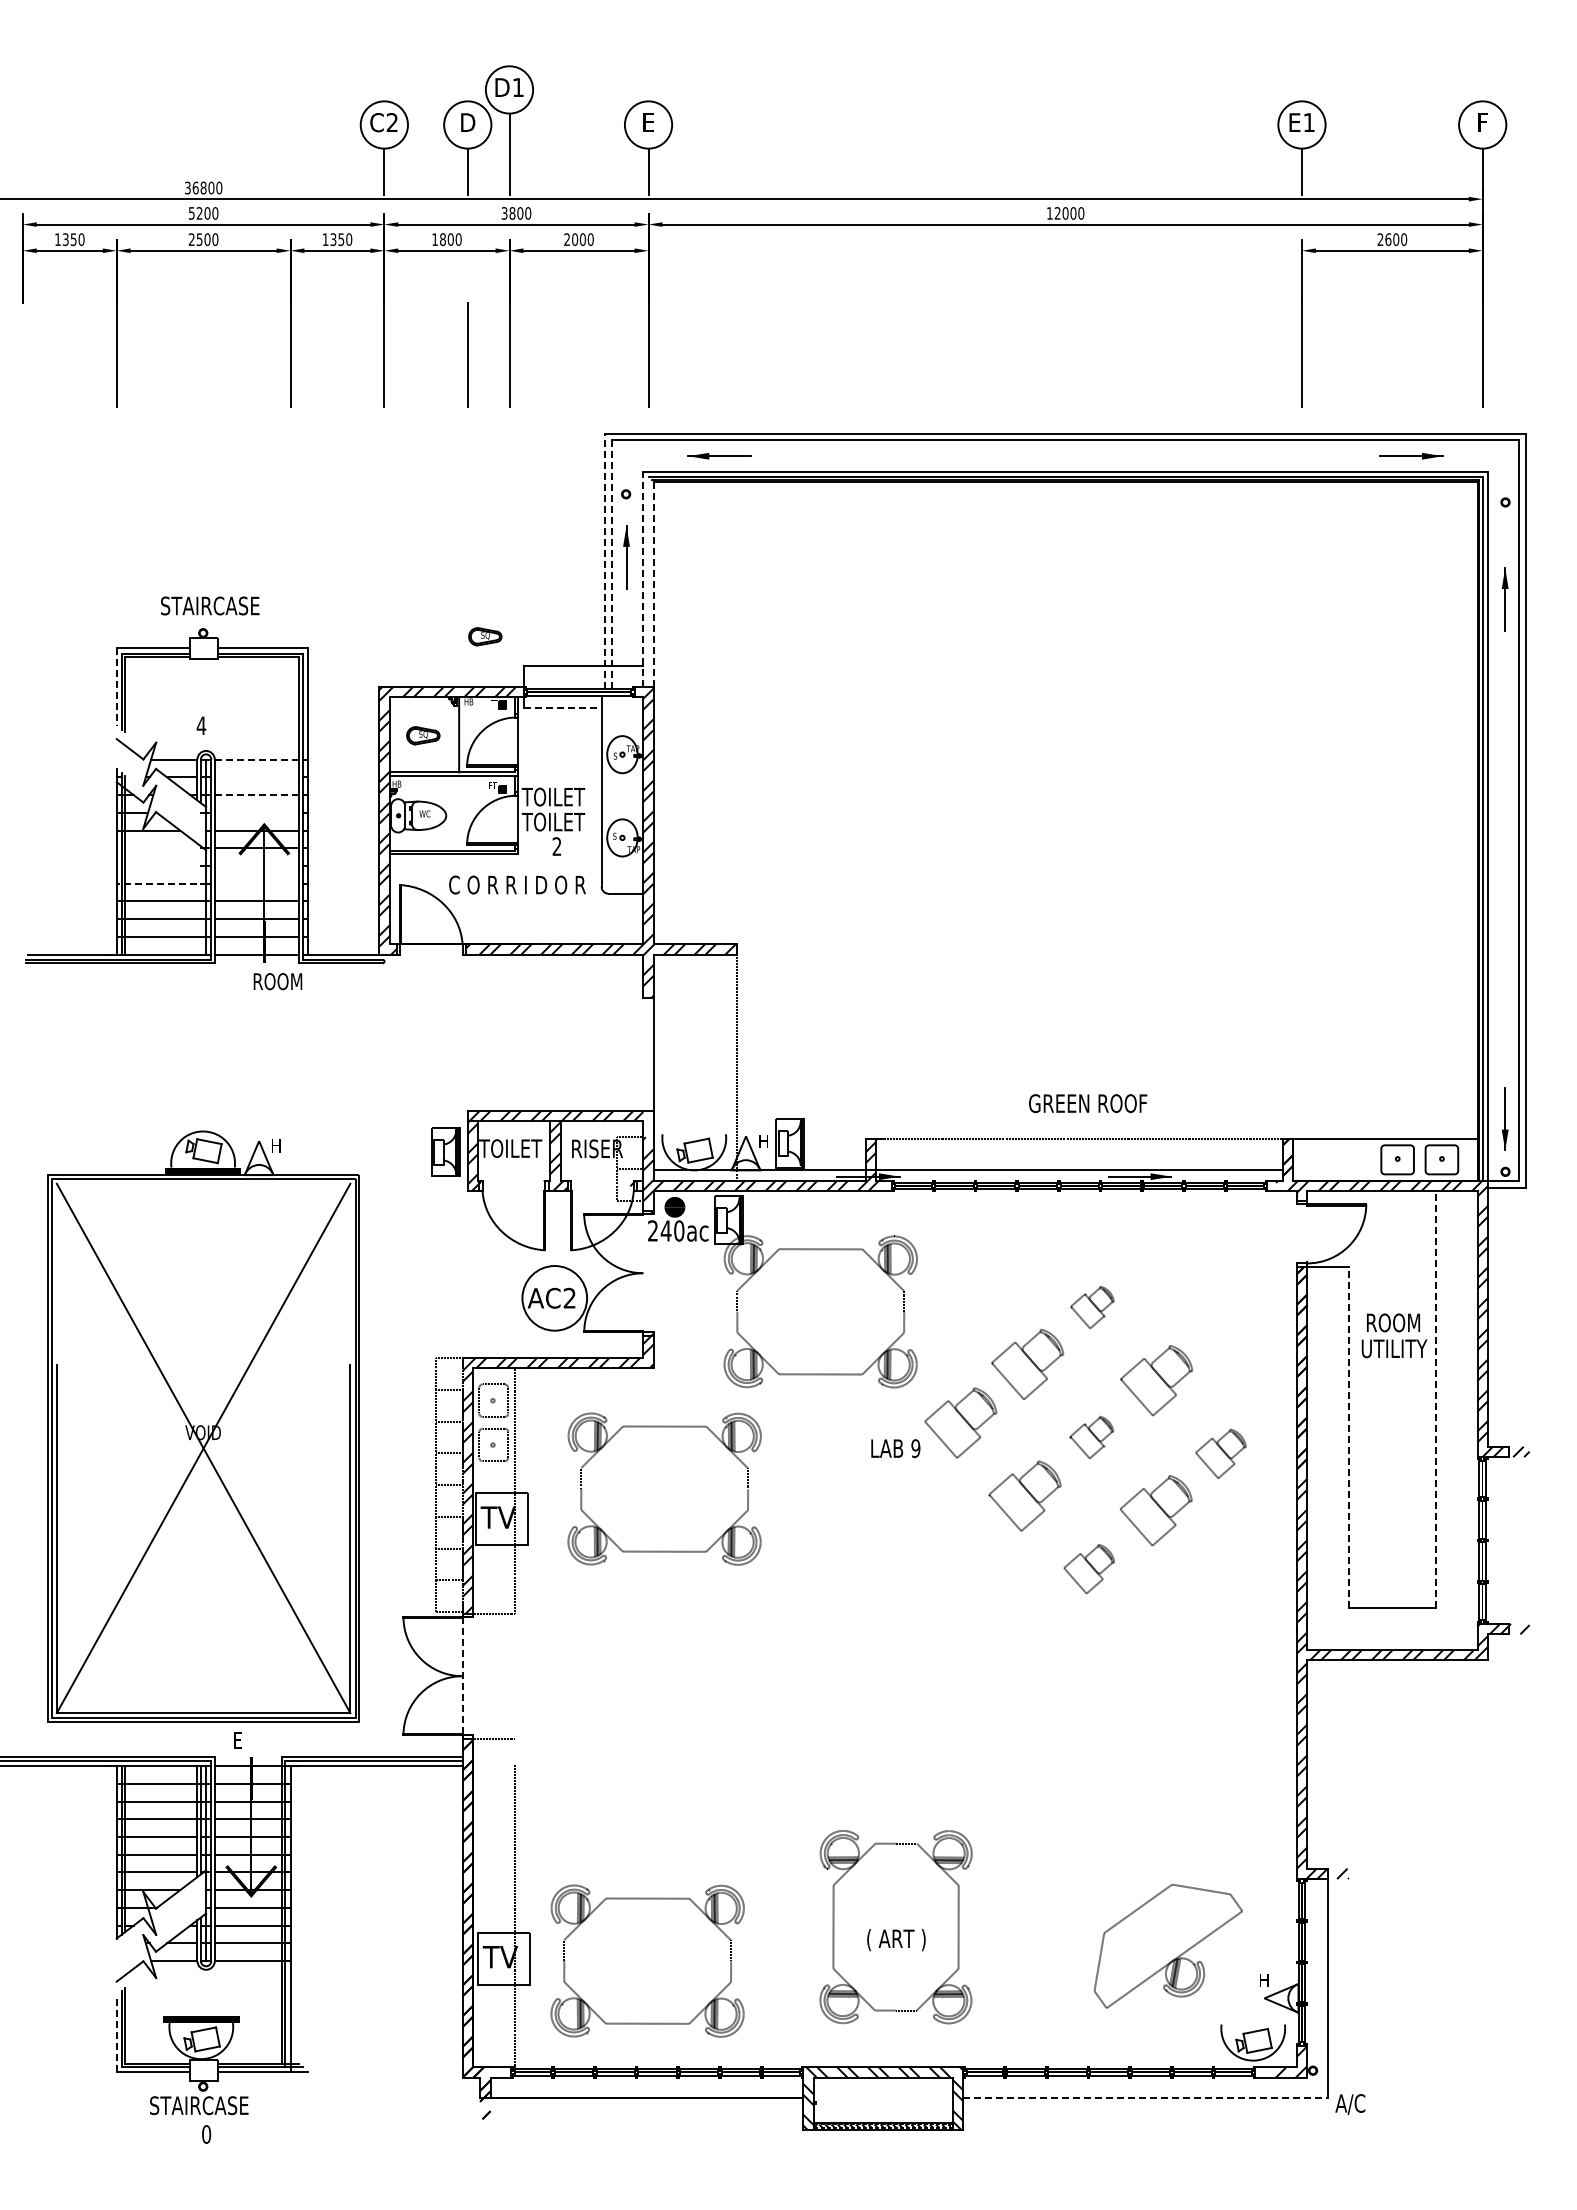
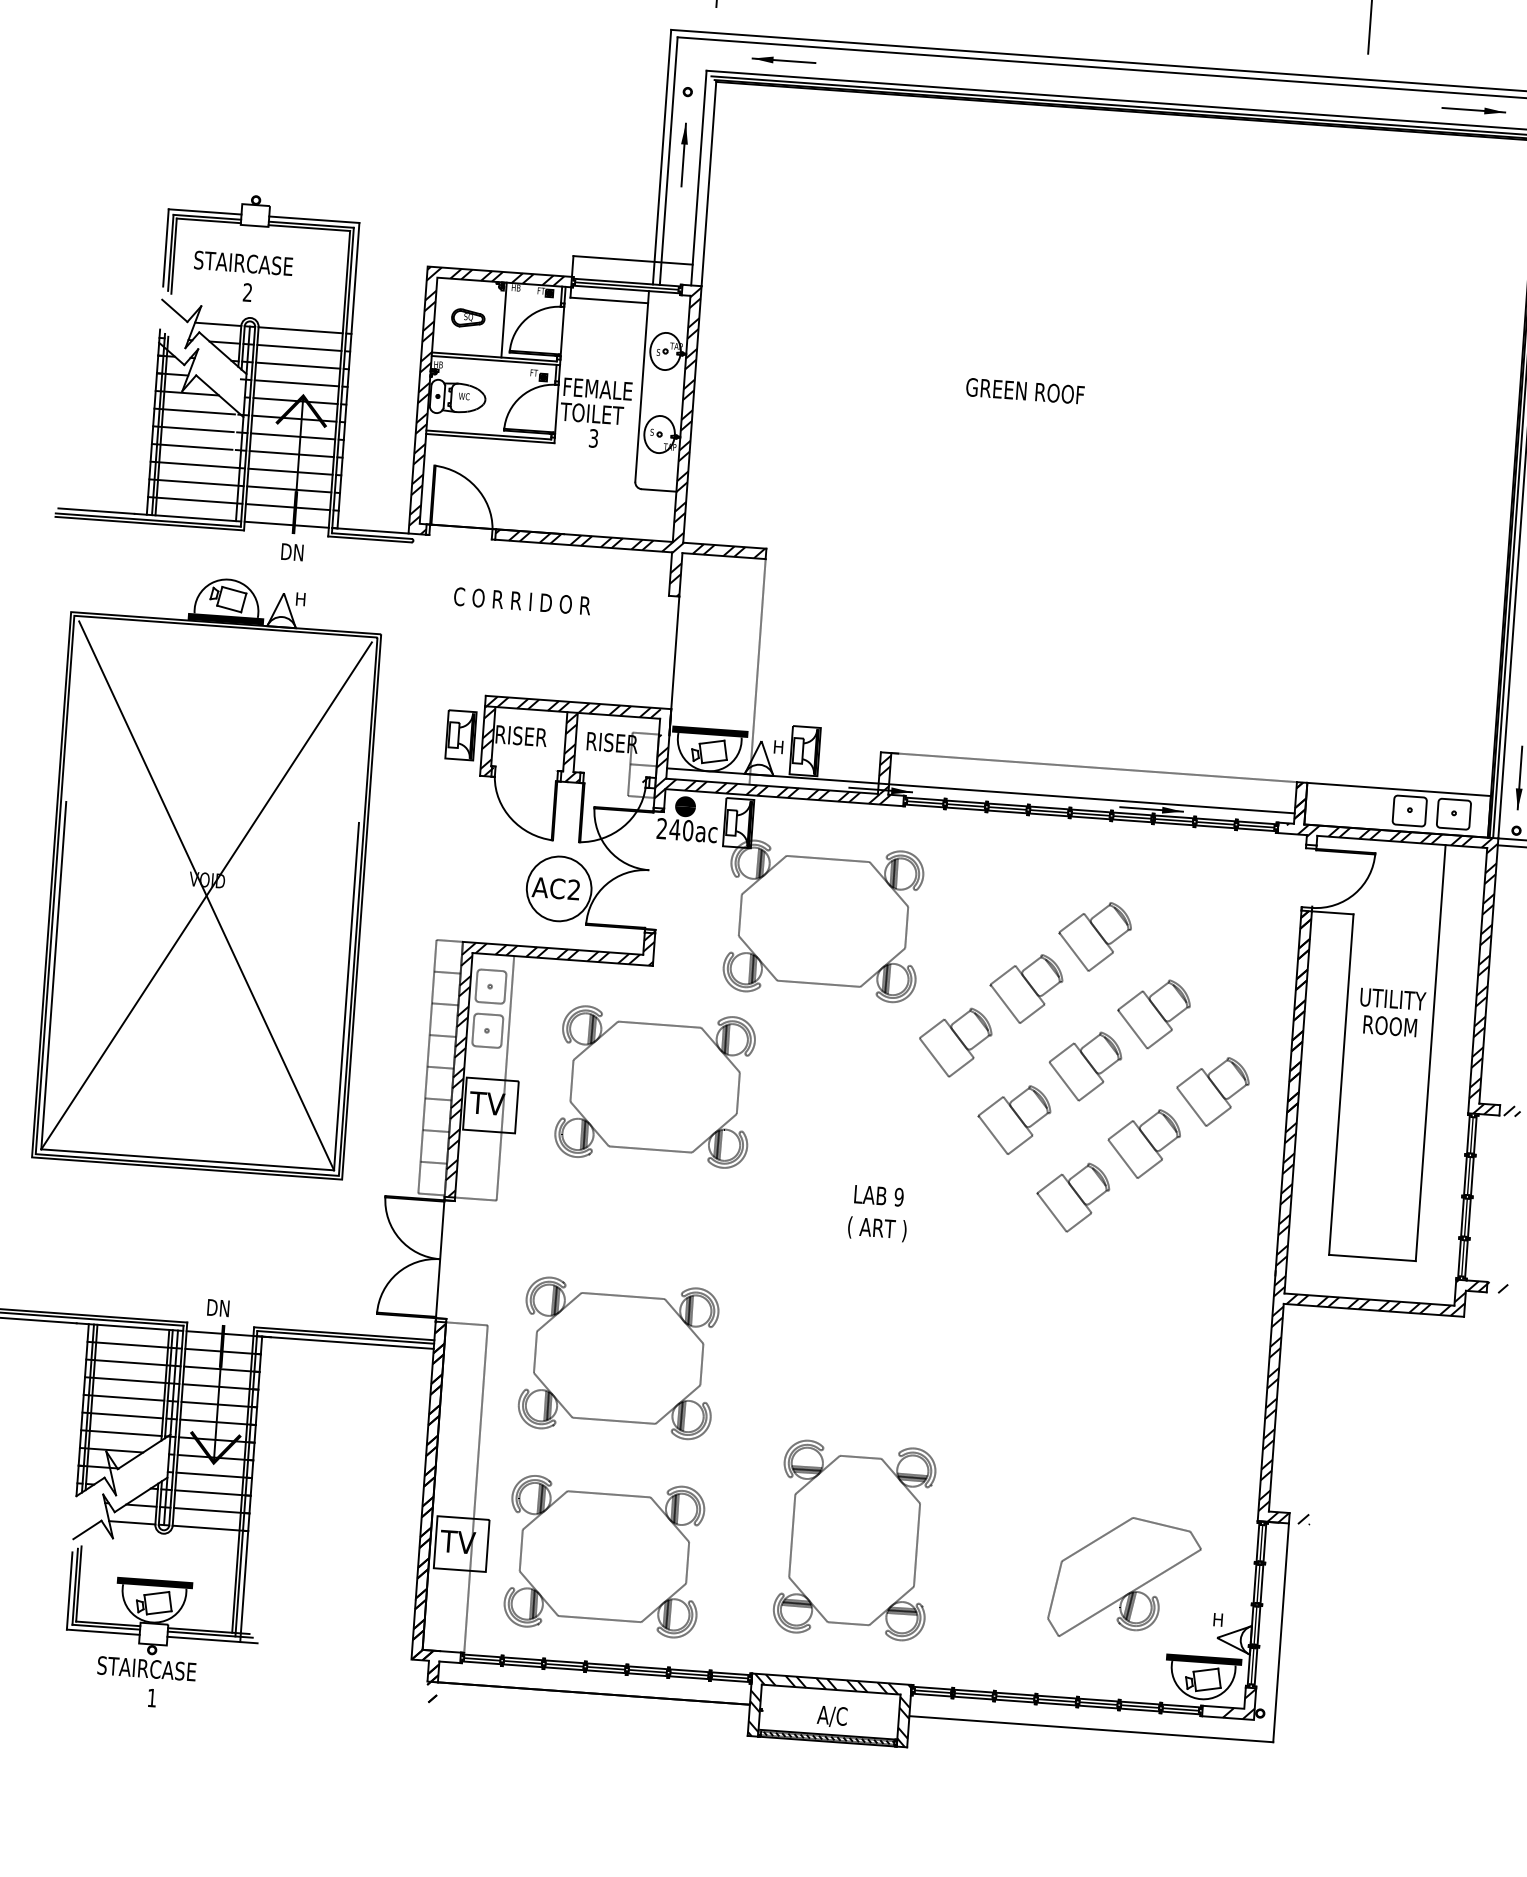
line: (605, 561) -> (662, 157), dashed -> solid
line: (612, 564) -> (669, 161), dashed -> solid
line: (643, 579) -> (699, 178), dashed -> solid
line: (653, 584) -> (708, 183), dashed -> solid
text: (210, 605) -> (243, 262), moved
part: (485, 636) -> (537, 223), removed
line: (116, 687) -> (165, 248), dashed -> solid
line: (562, 707) -> (609, 300), dashed -> solid
text: (201, 725) -> (247, 292), 4 -> 2
line: (256, 759) -> (300, 330), dashed -> solid
line: (256, 777) -> (298, 348), added
line: (256, 795) -> (297, 366), dashed -> solid
text: (556, 796) -> (596, 388), TOILET -> FEMALE
line: (256, 812) -> (296, 383), added
text: (556, 846) -> (593, 438), 2 -> 3
line: (156, 848) -> (194, 411), added
line: (156, 865) -> (192, 428), added
line: (256, 865) -> (292, 435), added
line: (156, 883) -> (191, 446), dashed -> solid
line: (256, 883) -> (291, 453), added
text: (517, 884) -> (522, 600), moved
text: (278, 981) -> (306, 553), ROOM -> DN
text: (1088, 1103) -> (1025, 391), moved
fill: (694, 1130) -> (710, 731), added
text: (510, 1148) -> (525, 736), TOILET -> RISER
part: (1092, 1307) -> (1094, 936), size x1.67
text: (1393, 1322) -> (1390, 1025), moved
line: (1435, 1399) -> (1430, 1052), dashed -> solid
part: (203, 1426) -> (208, 873), moved
part: (1091, 1437) -> (1084, 1066), size x1.67
line: (1348, 1437) -> (1340, 1084), dashed -> solid
text: (895, 1448) -> (878, 1195), moved
part: (1220, 1453) -> (1212, 1091), size x1.43
part: (1088, 1568) -> (1072, 1196), size x1.43
line: (462, 1676) -> (440, 1259), dashed -> solid
part: (647, 1700) -> (622, 1296), added
text: (244, 1740) -> (218, 1307), E -> DN
line: (514, 1750) -> (486, 1337), added
text: (896, 1940) -> (877, 1229), moved
fill: (1253, 2020) -> (1204, 1659), added
line: (116, 2033) -> (69, 1590), dashed -> solid
line: (1146, 2098) -> (1092, 1729), dashed -> solid
text: (1350, 2104) -> (832, 1716), moved
text: (206, 2134) -> (152, 1698), 0 -> 1

